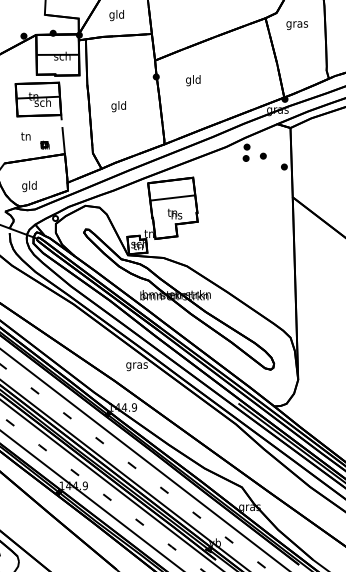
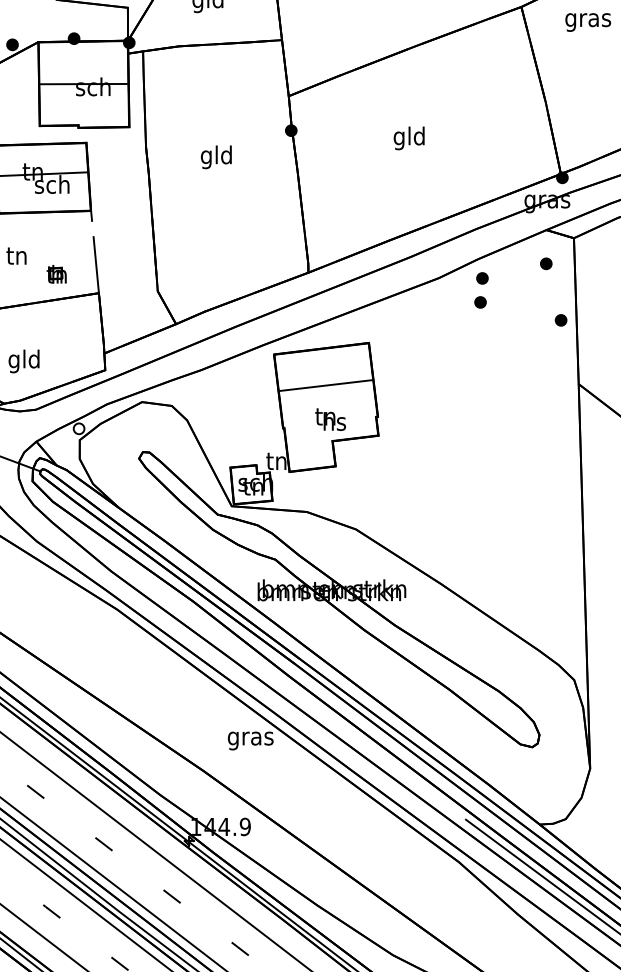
text: (193, 80) -> (409, 138), moved
text: (118, 106) -> (215, 157), moved
part: (263, 155) -> (546, 262), moved

